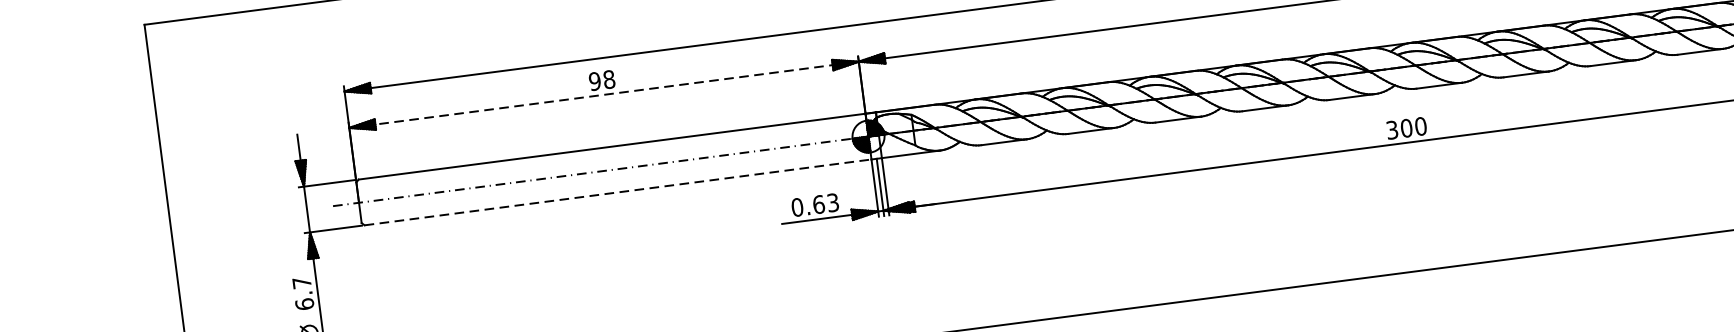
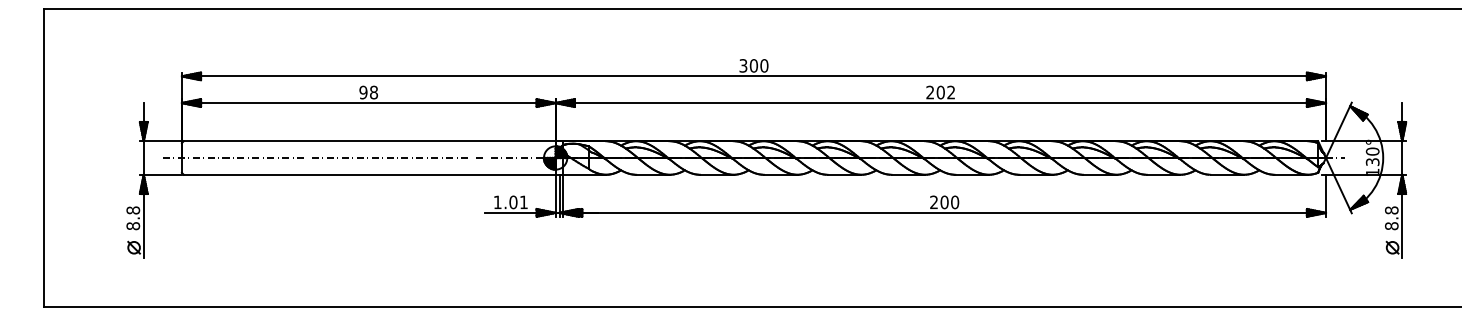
line: (603, 95) -> (368, 103), dashed -> solid
text: (1391, 130) -> (933, 202), 300 -> 200
line: (617, 192) -> (369, 174), dashed -> solid
text: (814, 205) -> (510, 202), 0.63 -> 1.01
text: (303, 293) -> (133, 218), 6.7 -> 8.8

